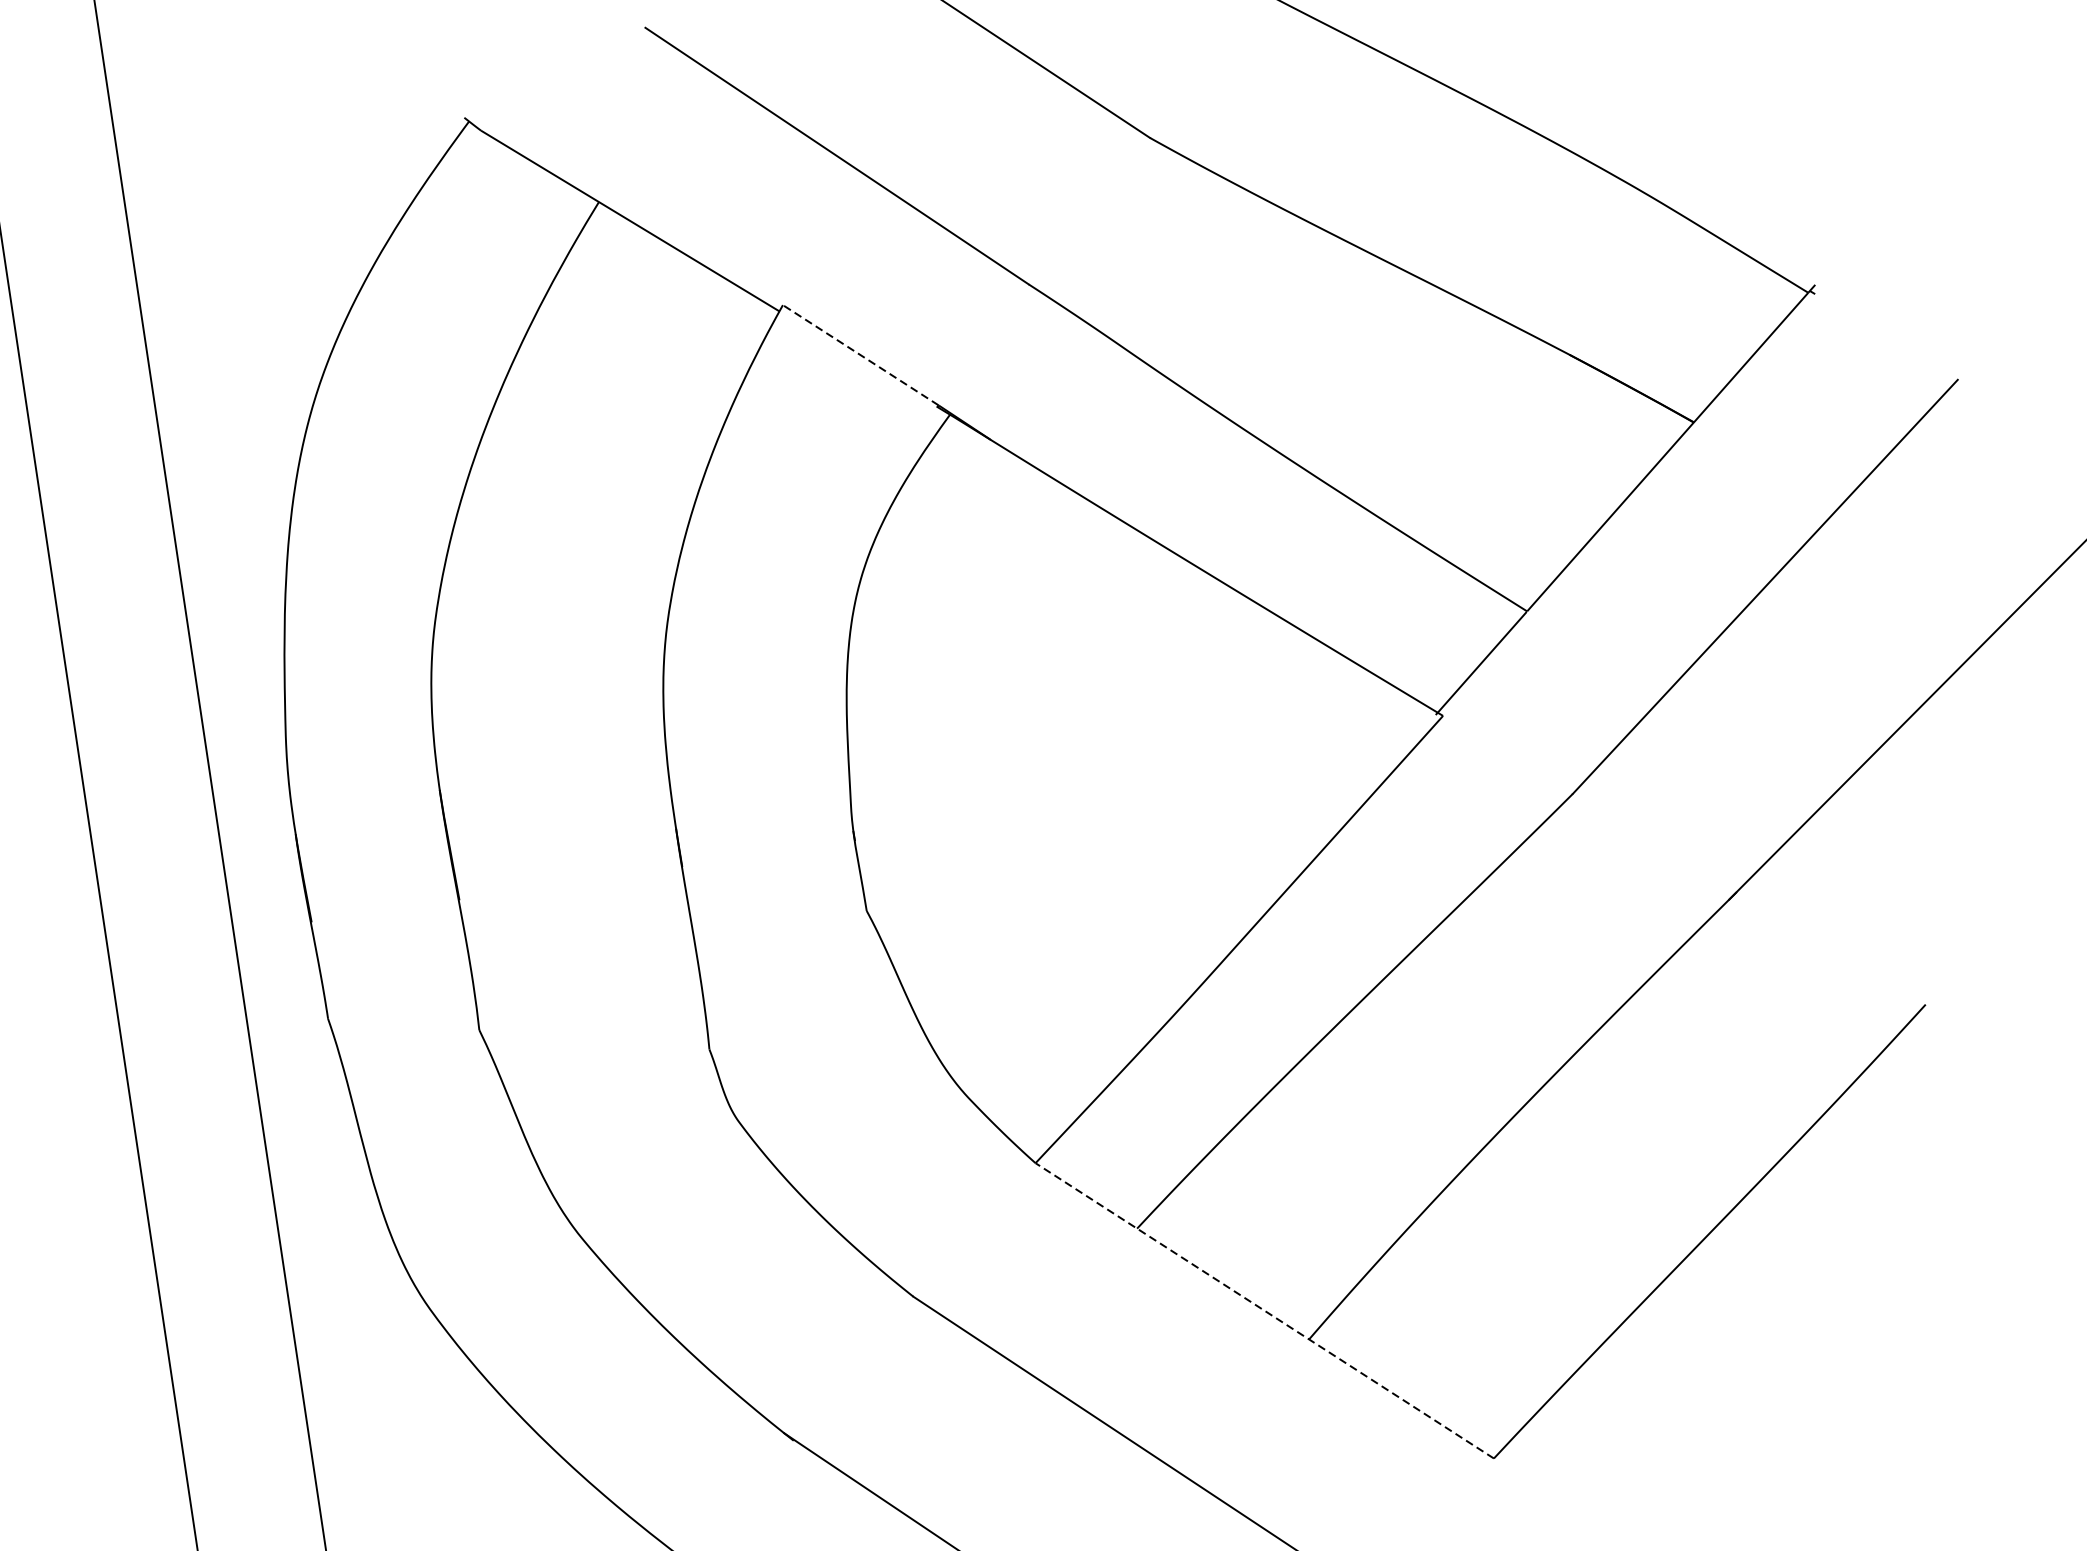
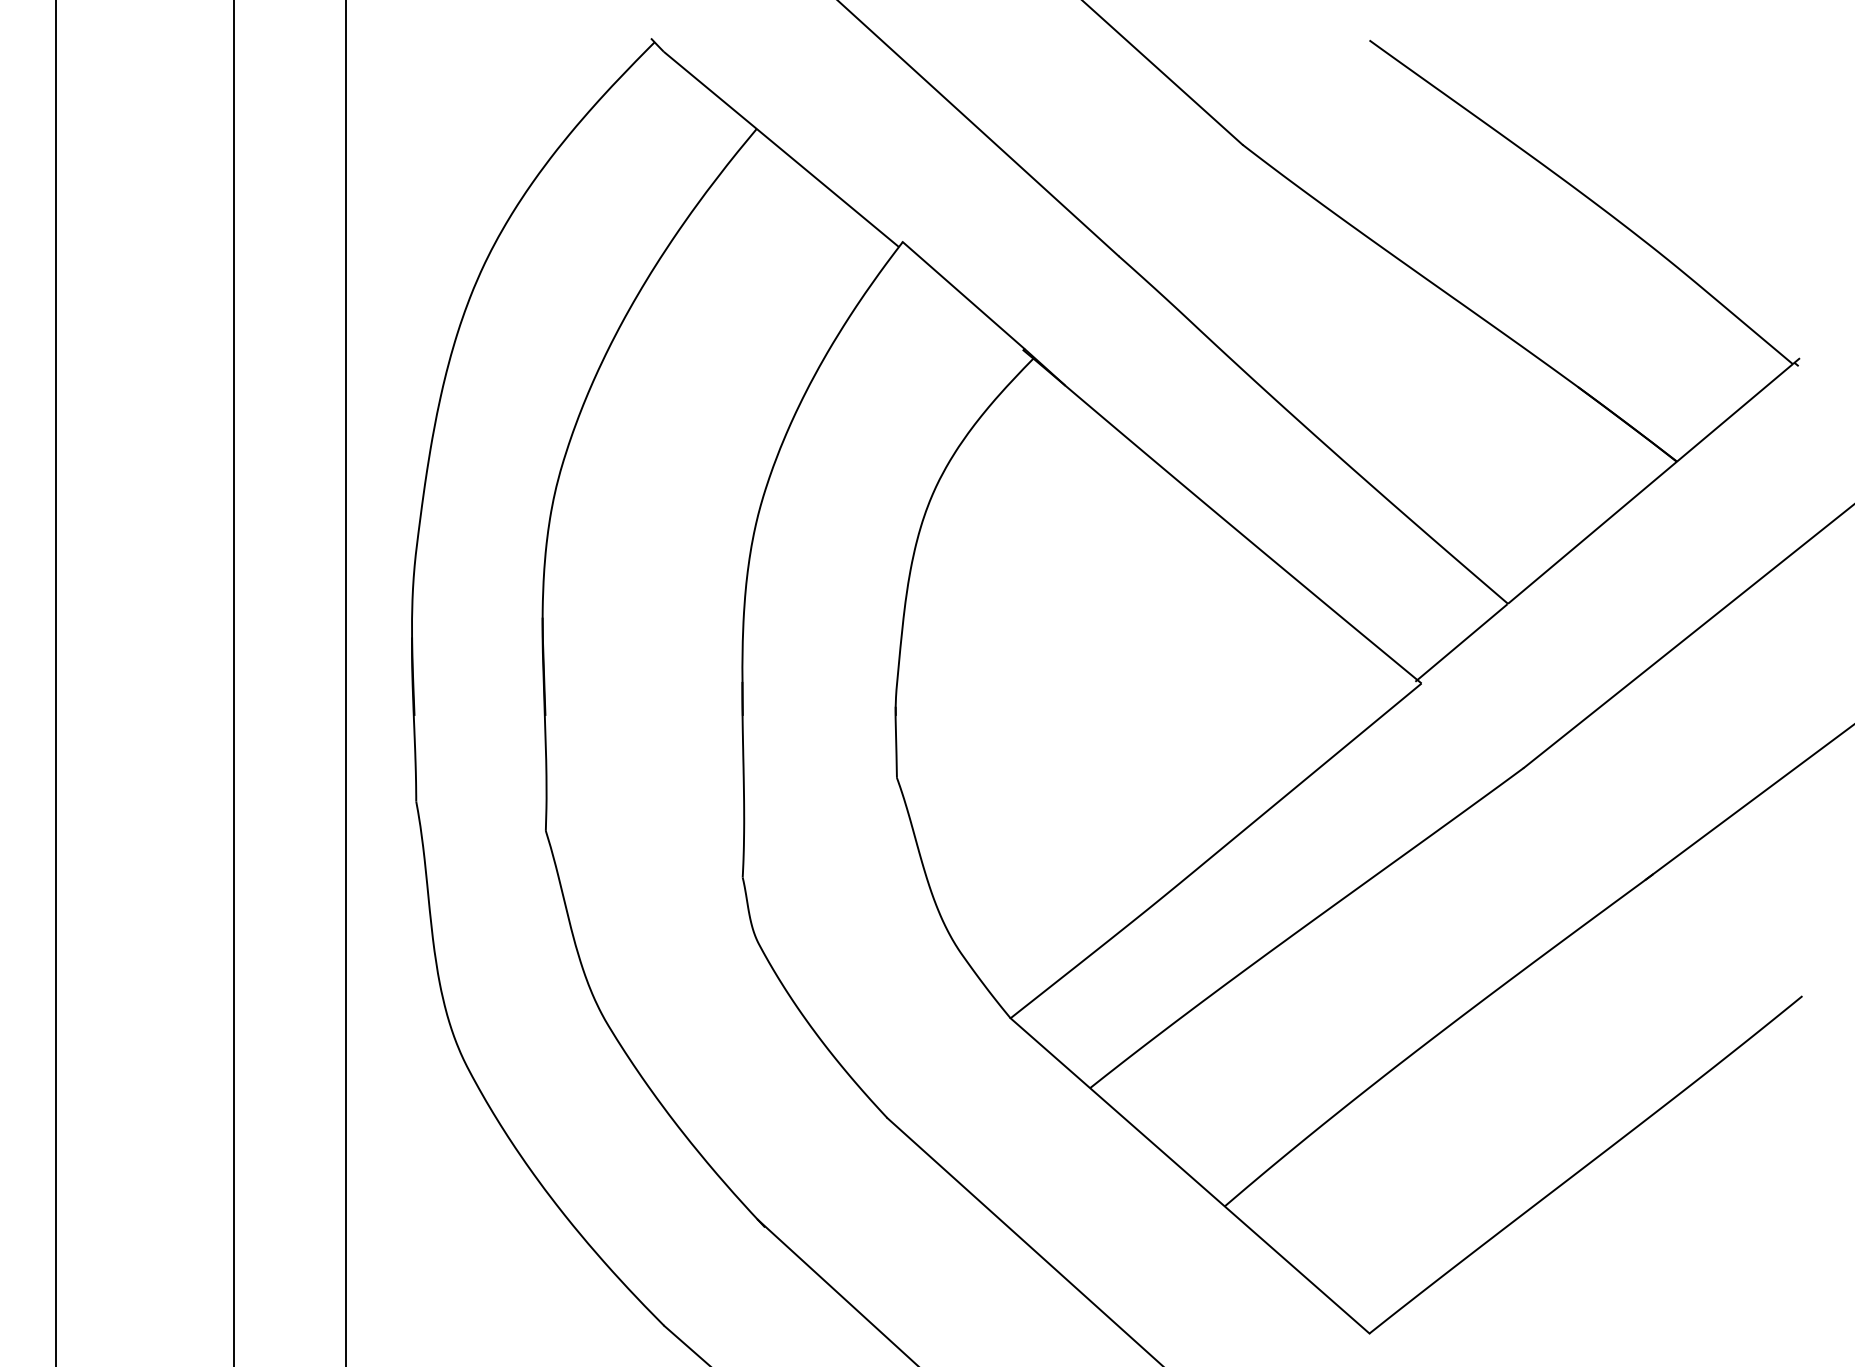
line: (860, 355) -> (963, 295), dashed -> solid
line: (1265, 1310) -> (1190, 1175), dashed -> solid

